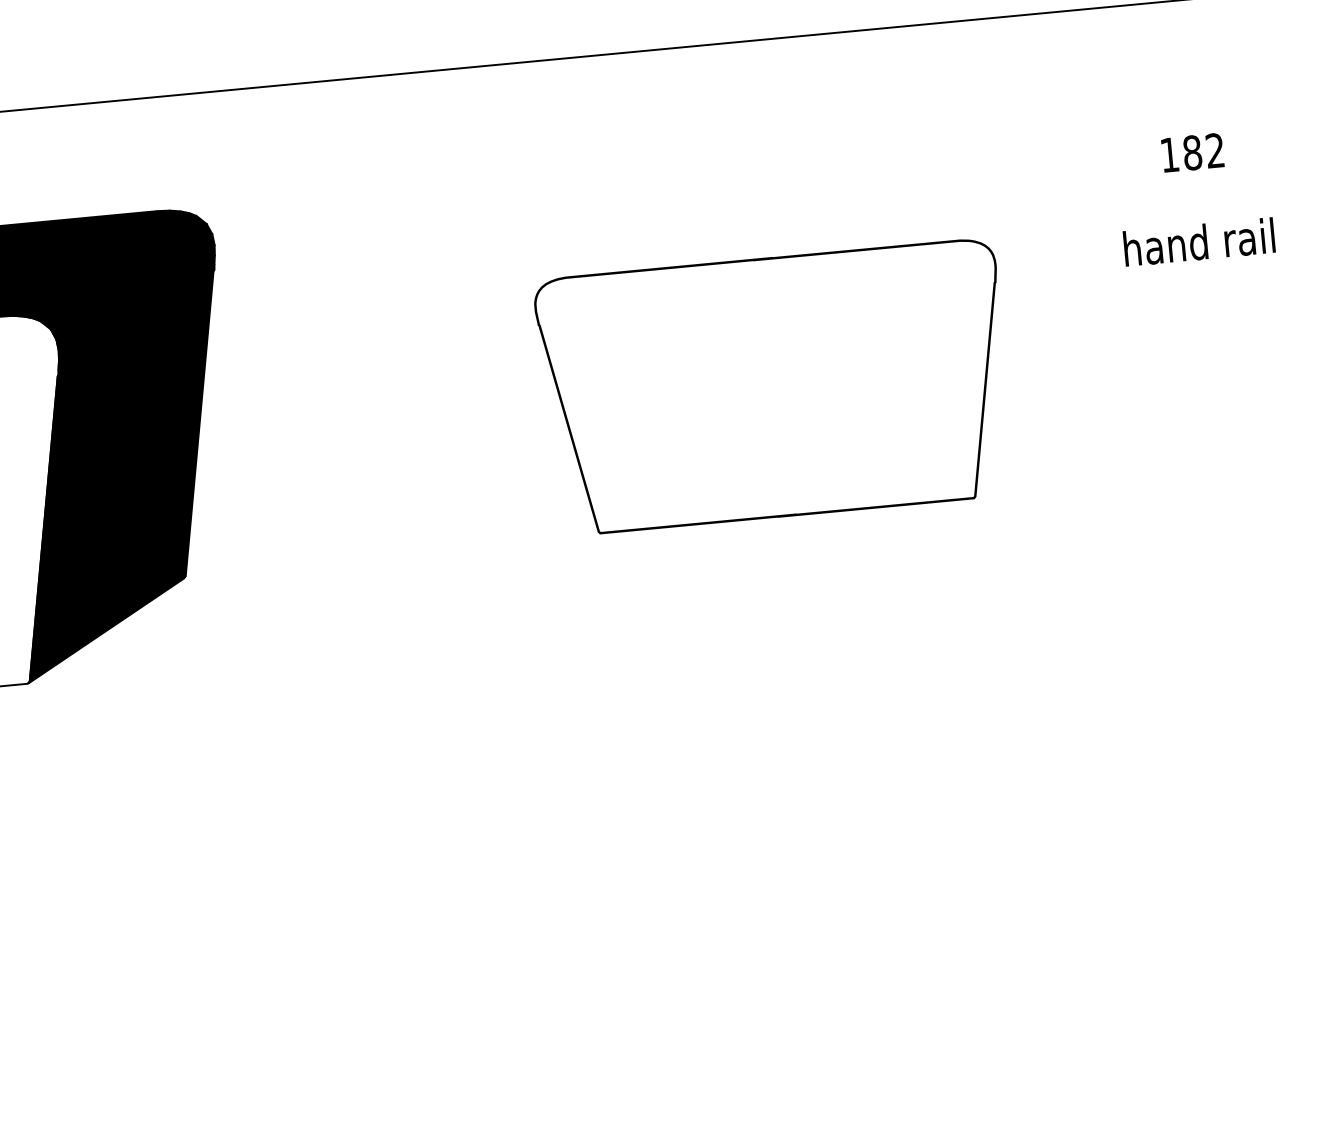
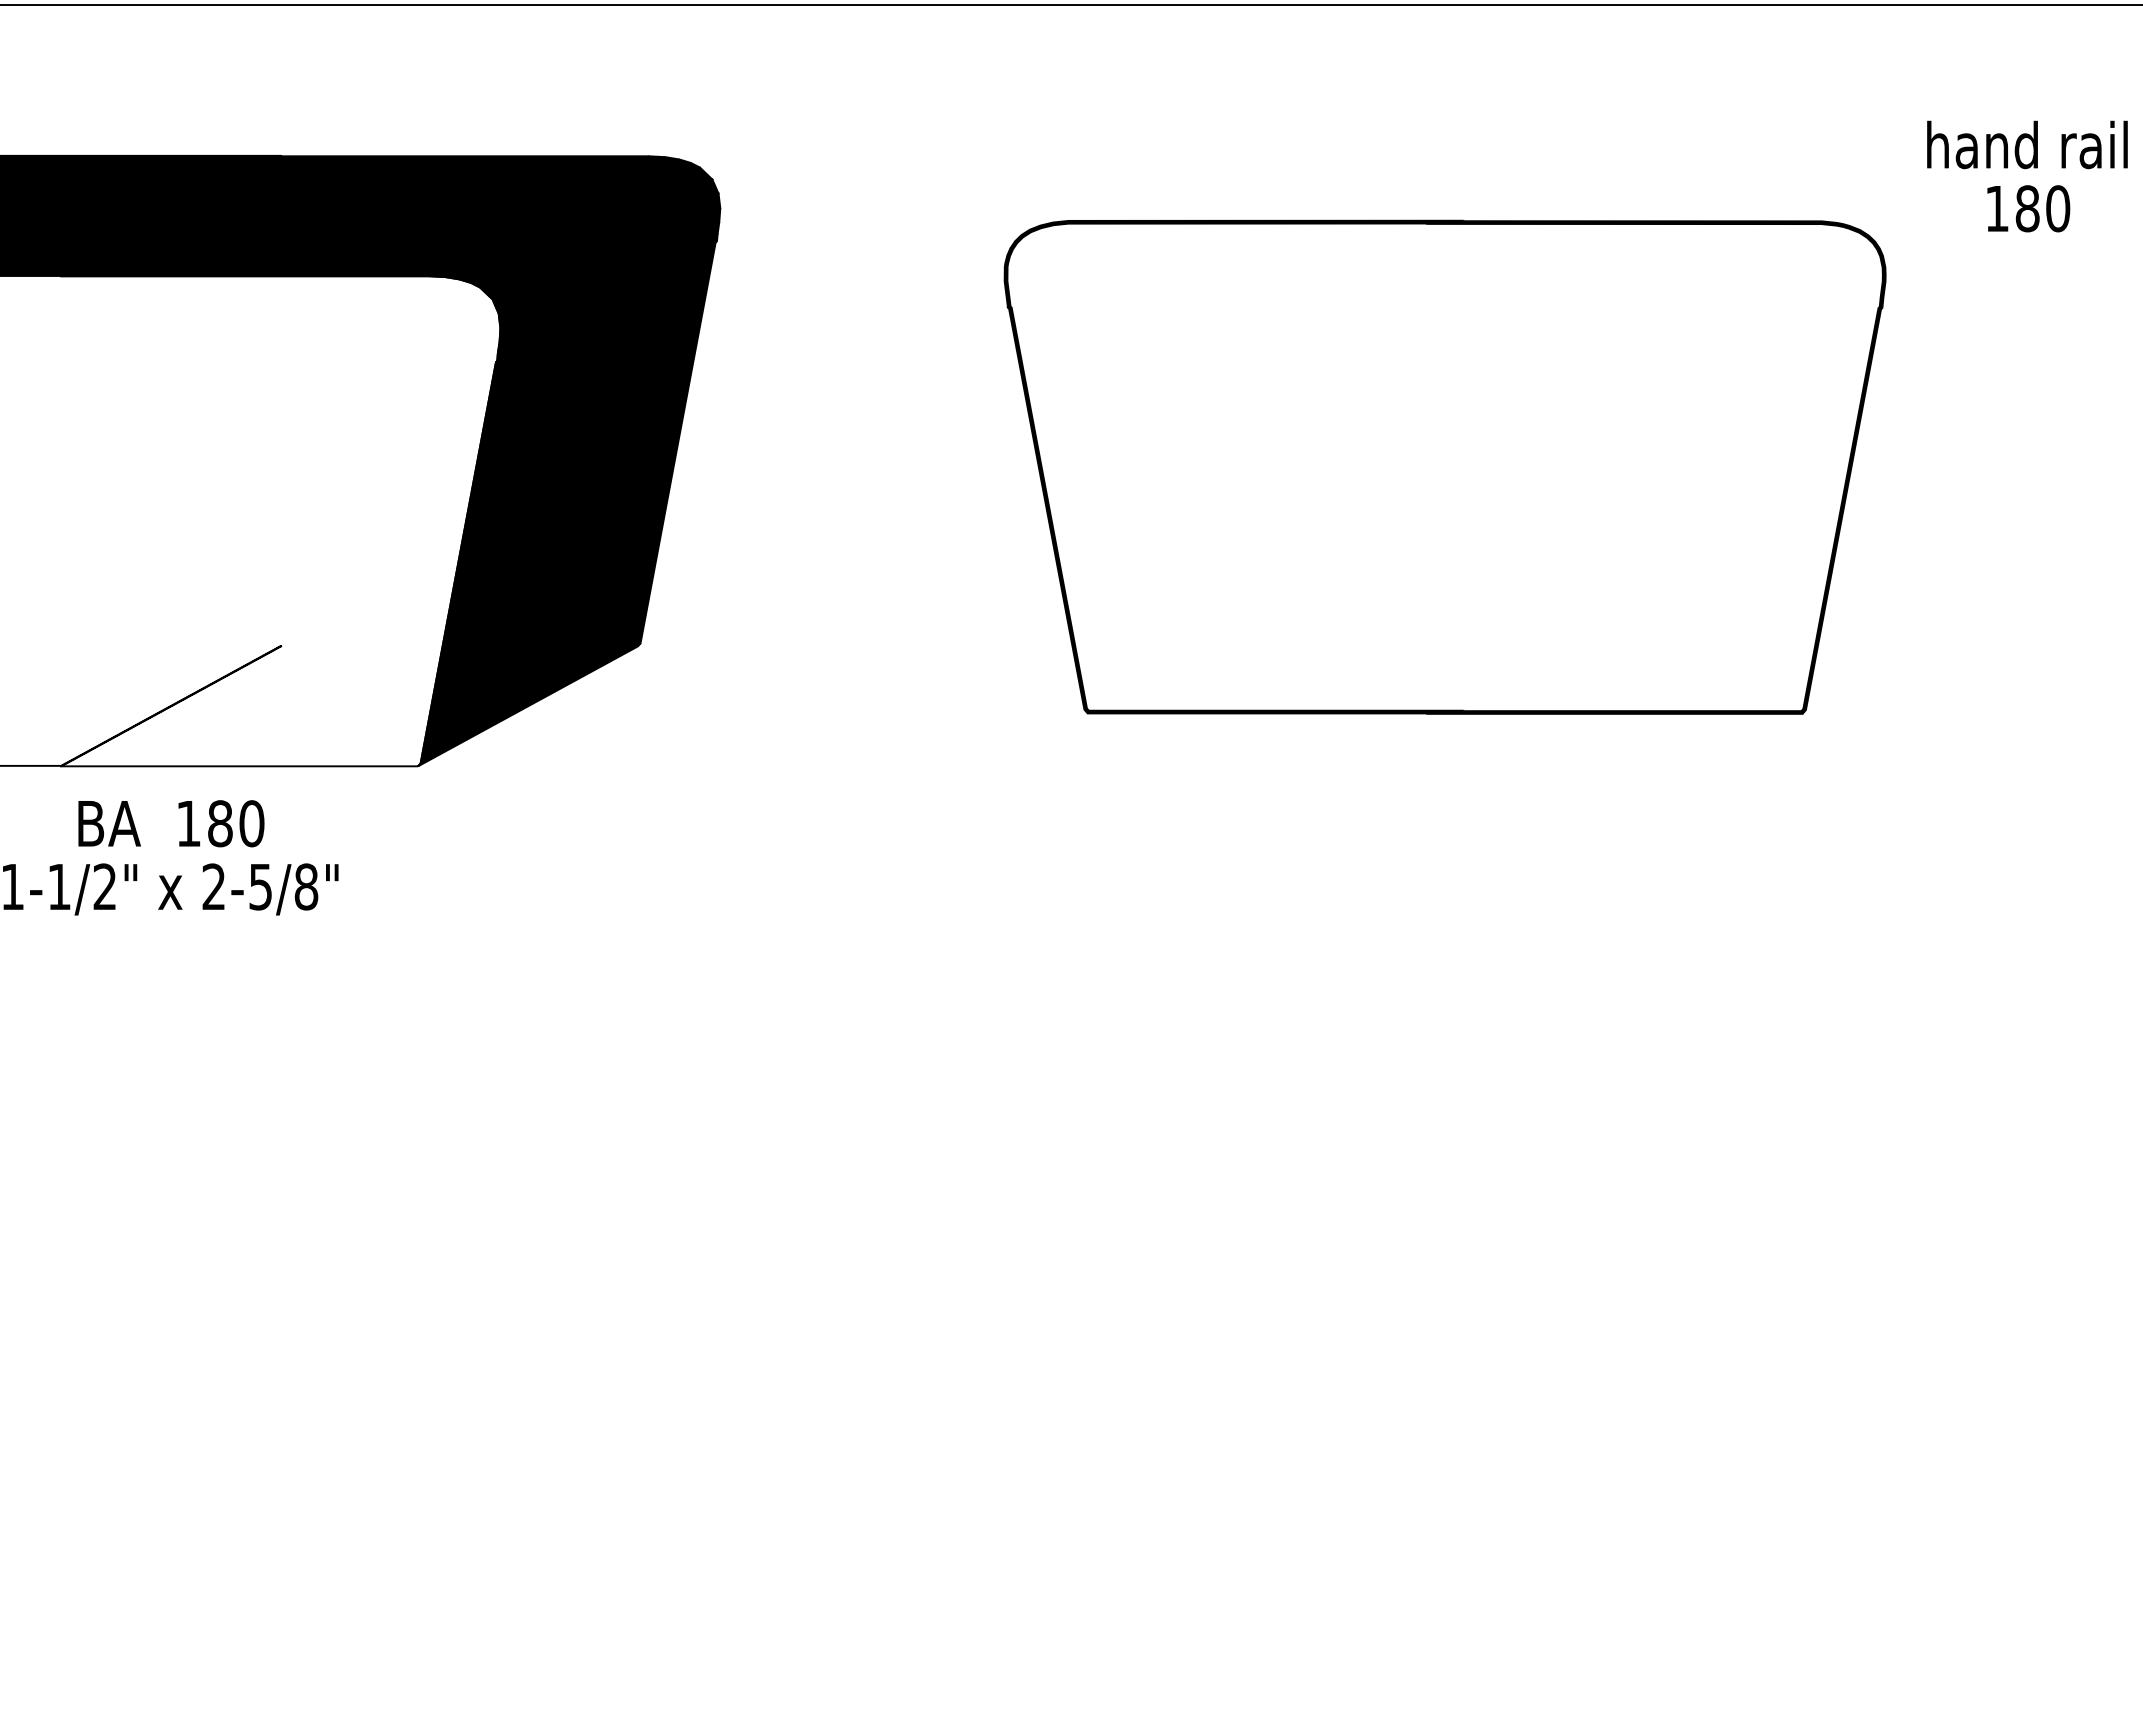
text: (1215, 150) -> (2058, 208), 182 -> 180
text: (1199, 241) -> (2027, 144), moved
part: (774, 386) -> (1444, 466), size x1.43

